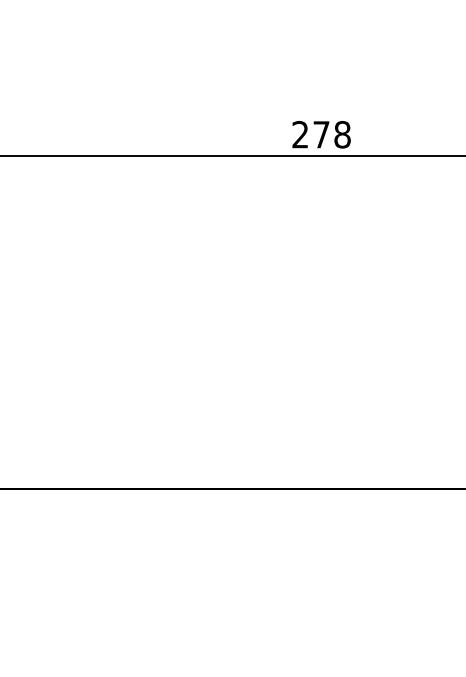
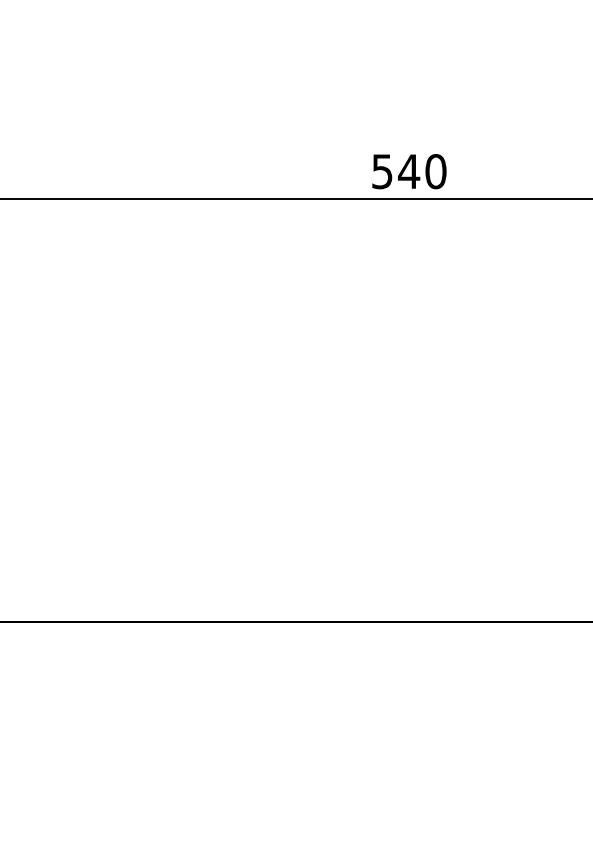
text: (321, 134) -> (409, 171), 278 -> 540

